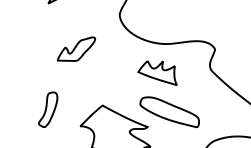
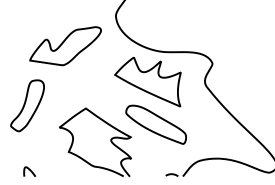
part: (76, 50) -> (65, 46), size x1.67
part: (156, 73) -> (147, 81), size x1.67
part: (48, 109) -> (27, 105), size x1.43

